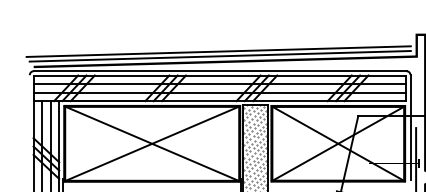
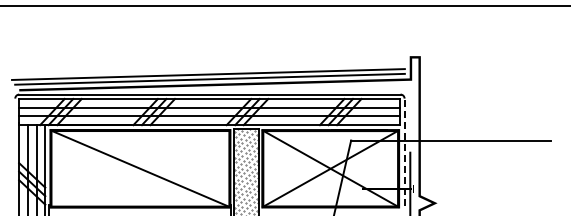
line: (410, 127) -> (404, 152), solid -> dashed
line: (151, 143) -> (139, 168), removed

